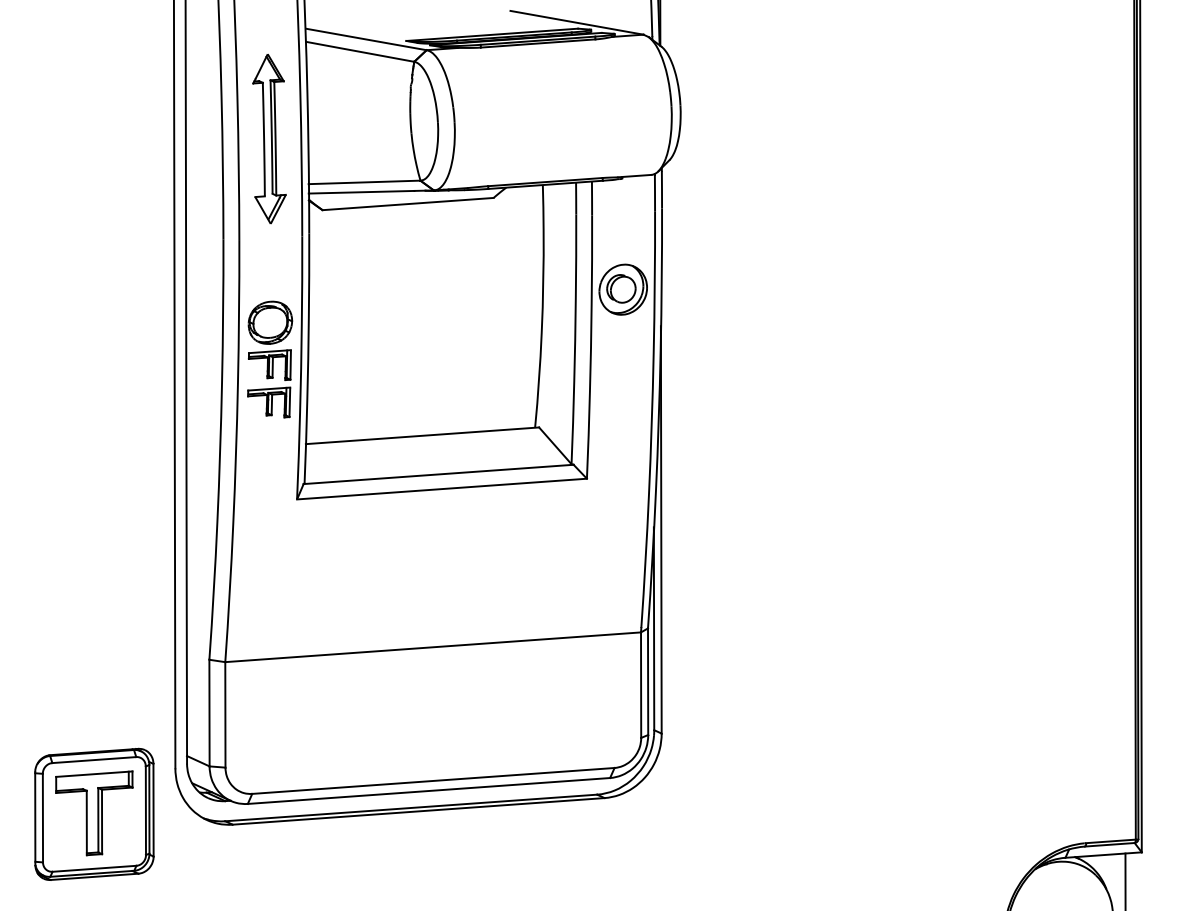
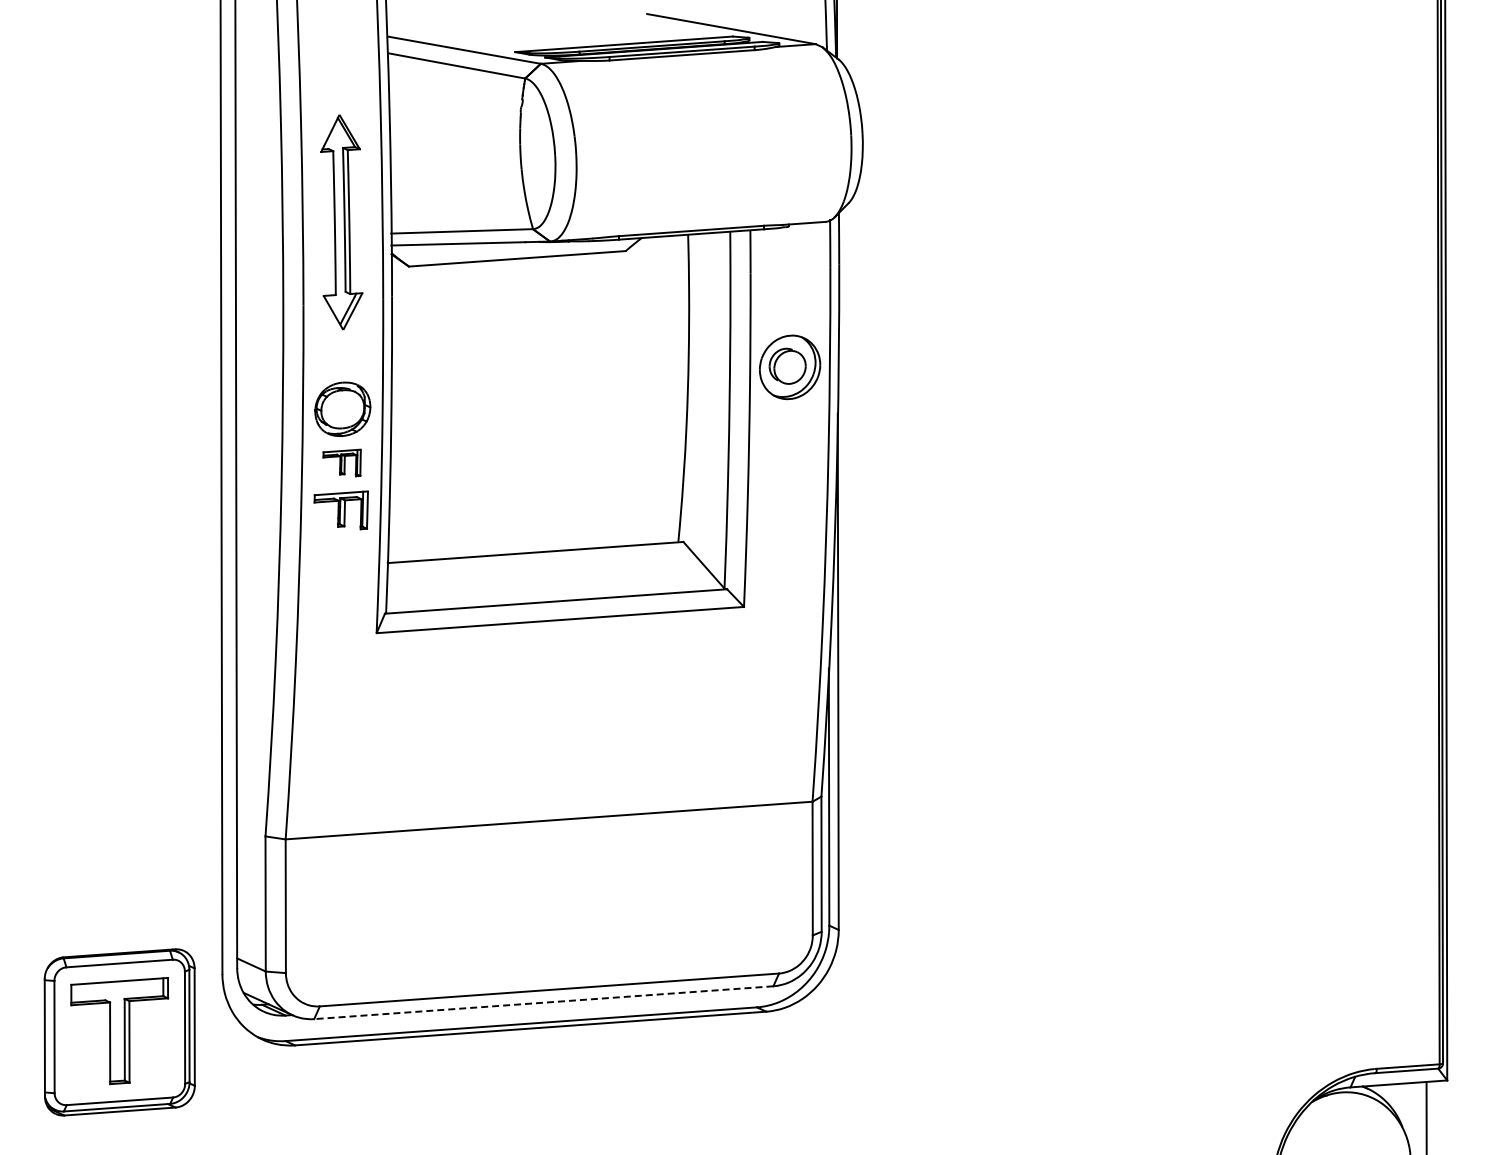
part: (269, 139) -> (341, 222), moved
part: (269, 364) -> (341, 462), size x0.7
line: (428, 790) -> (543, 1002), solid -> dashed

